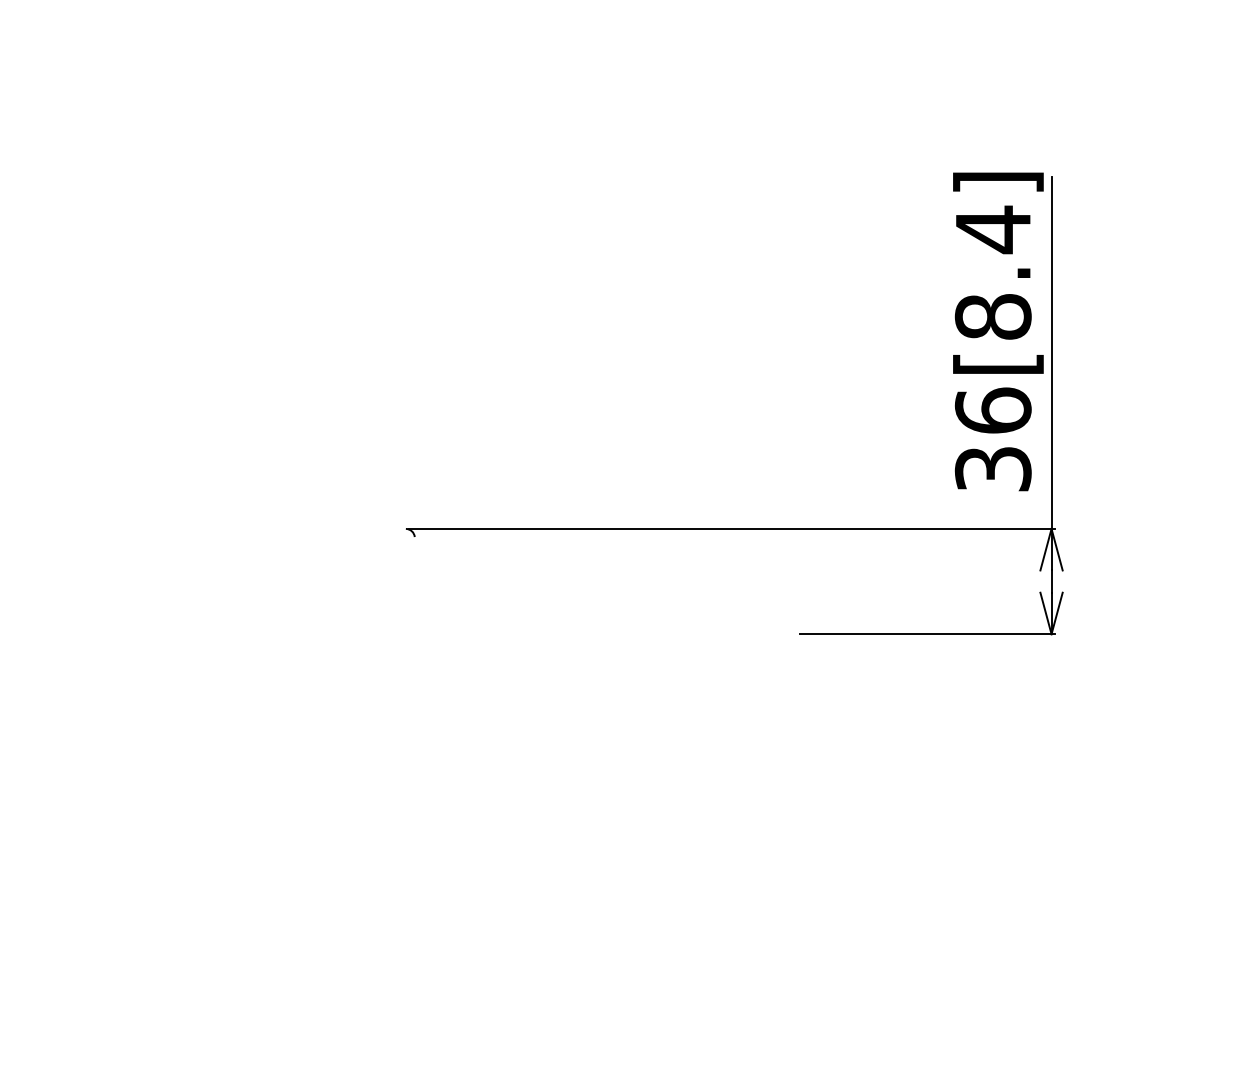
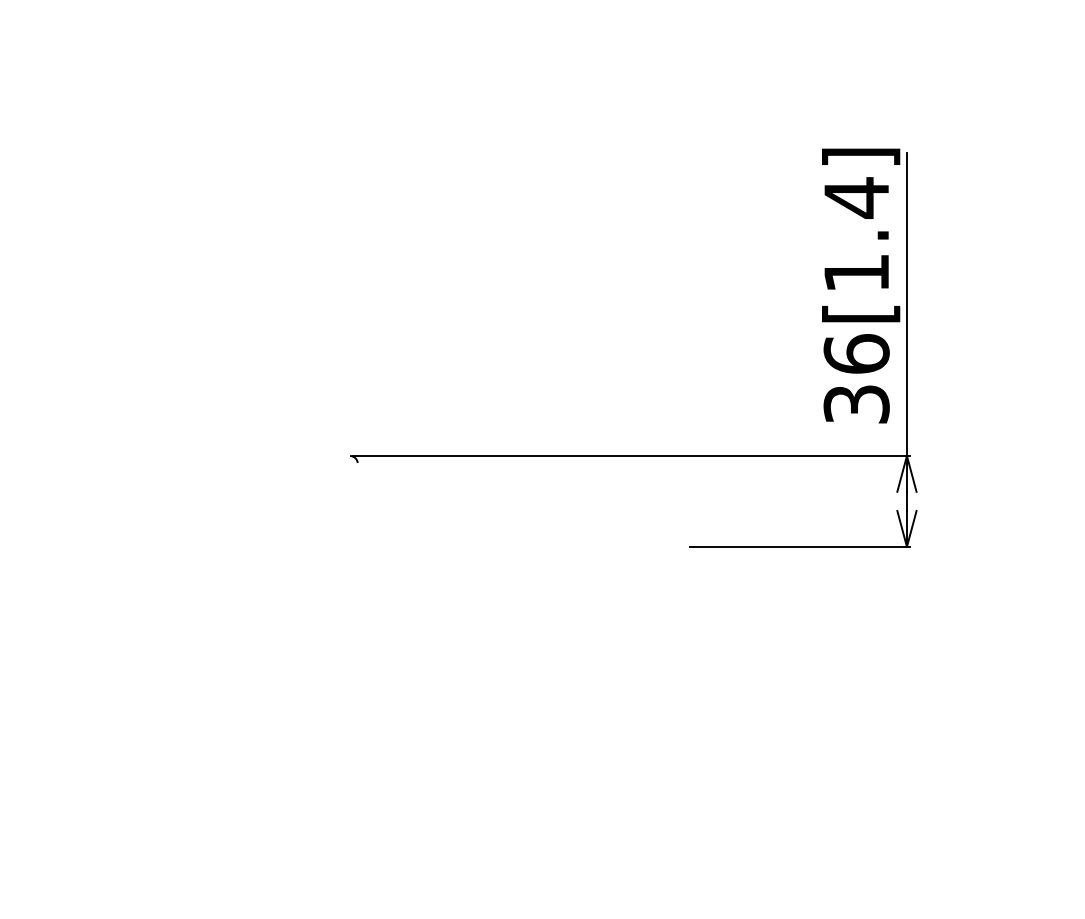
text: (992, 316) -> (856, 272), 36[8.4] -> 36[1.4]

